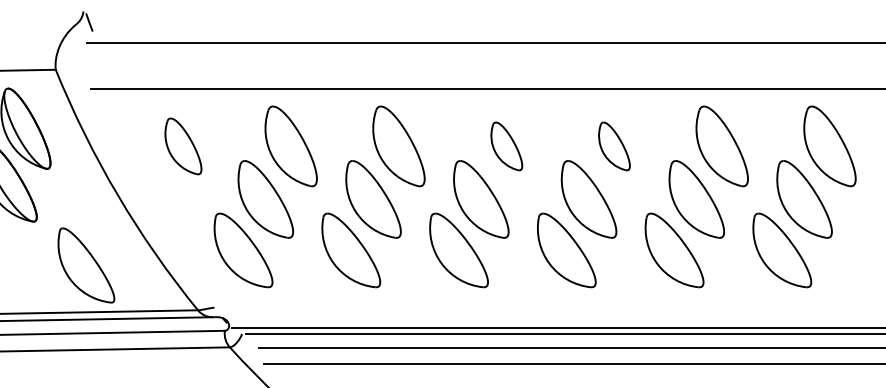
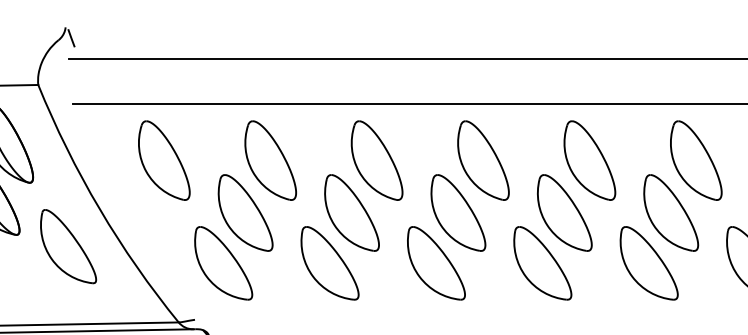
part: (183, 146) -> (164, 160), size x1.43
part: (506, 146) -> (483, 160), size x1.67
part: (614, 146) -> (589, 160), size x1.67
part: (86, 265) -> (68, 246), moved

